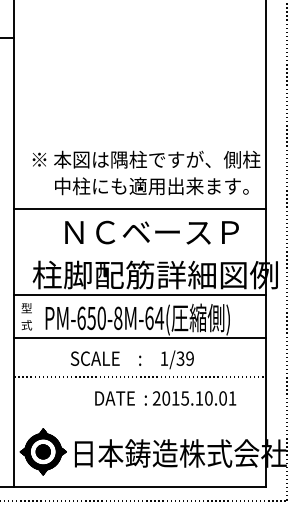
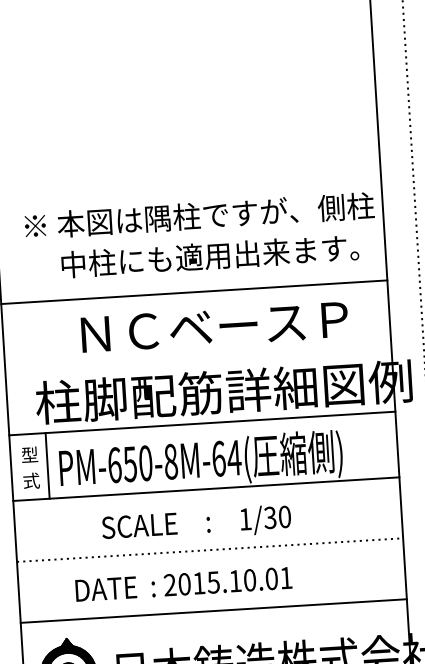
line: (37, 315) -> (46, 465), added
text: (189, 358) -> (284, 516), 1/39 -> 1/30
text: (165, 398) -> (183, 584), moved
line: (140, 417) -> (214, 611), added

